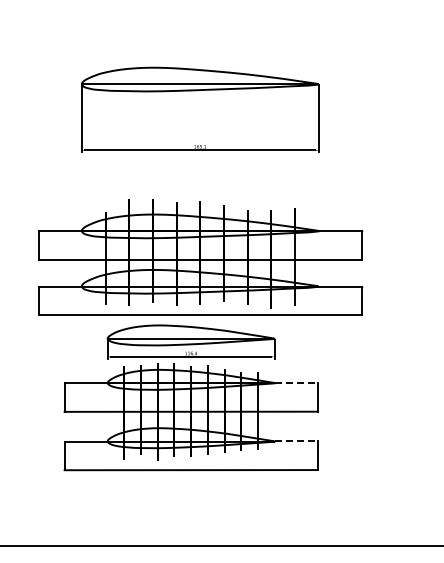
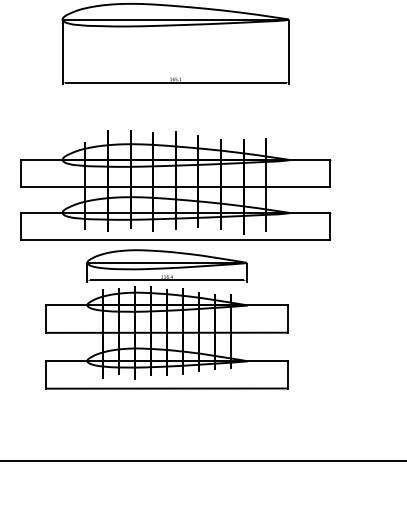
line: (296, 383) -> (267, 305), dashed -> solid
line: (296, 441) -> (267, 361), dashed -> solid

